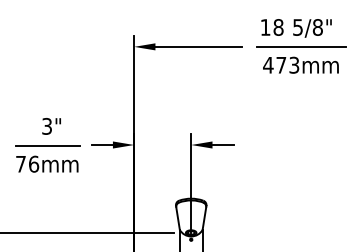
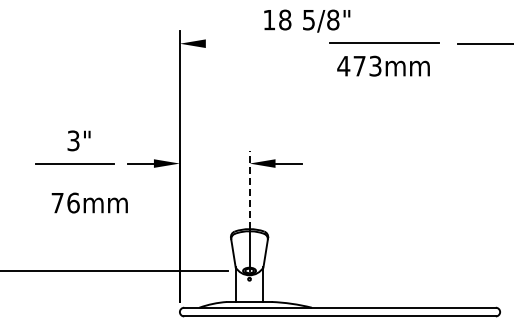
text: (296, 27) -> (307, 20), moved
line: (198, 46) -> (258, 43), removed
text: (47, 163) -> (89, 202), moved
line: (191, 166) -> (249, 189), solid -> dashed

